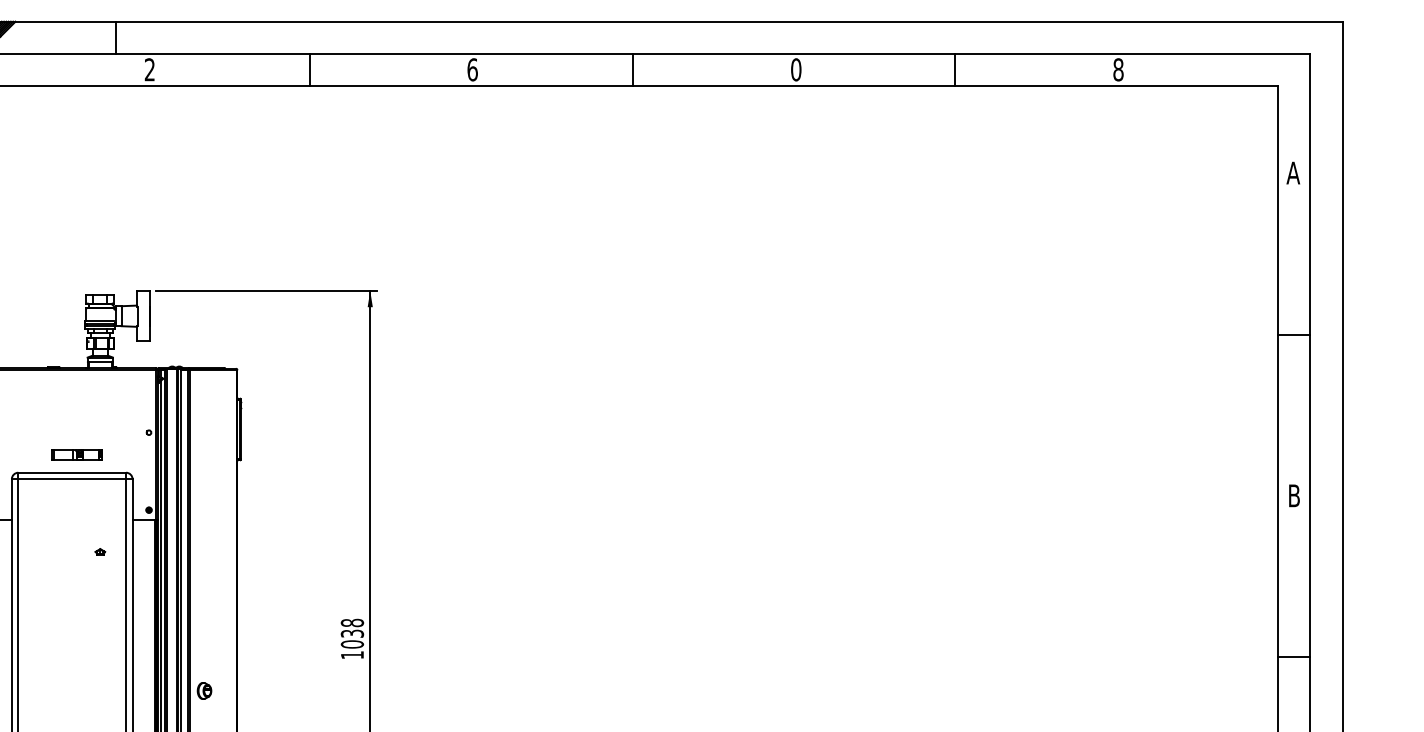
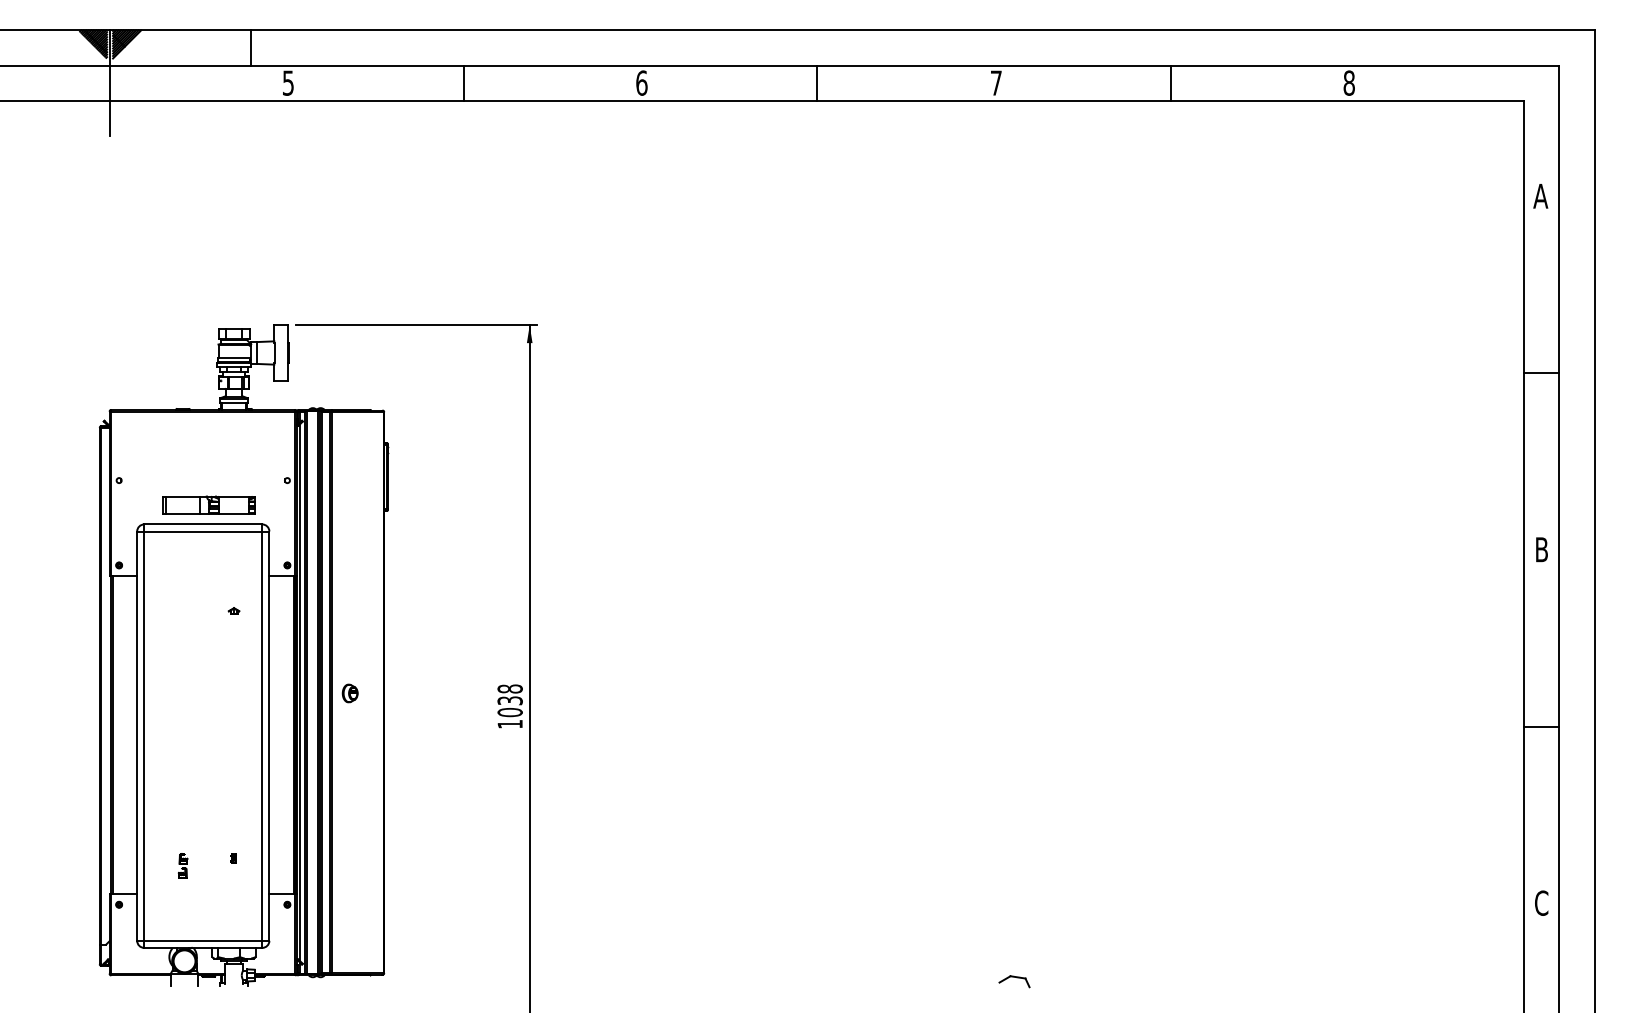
text: (150, 69) -> (288, 82), 2 -> 5
text: (796, 69) -> (996, 82), 0 -> 7
part: (76, 454) -> (208, 504), size x1.67
part: (203, 691) -> (349, 693), moved

